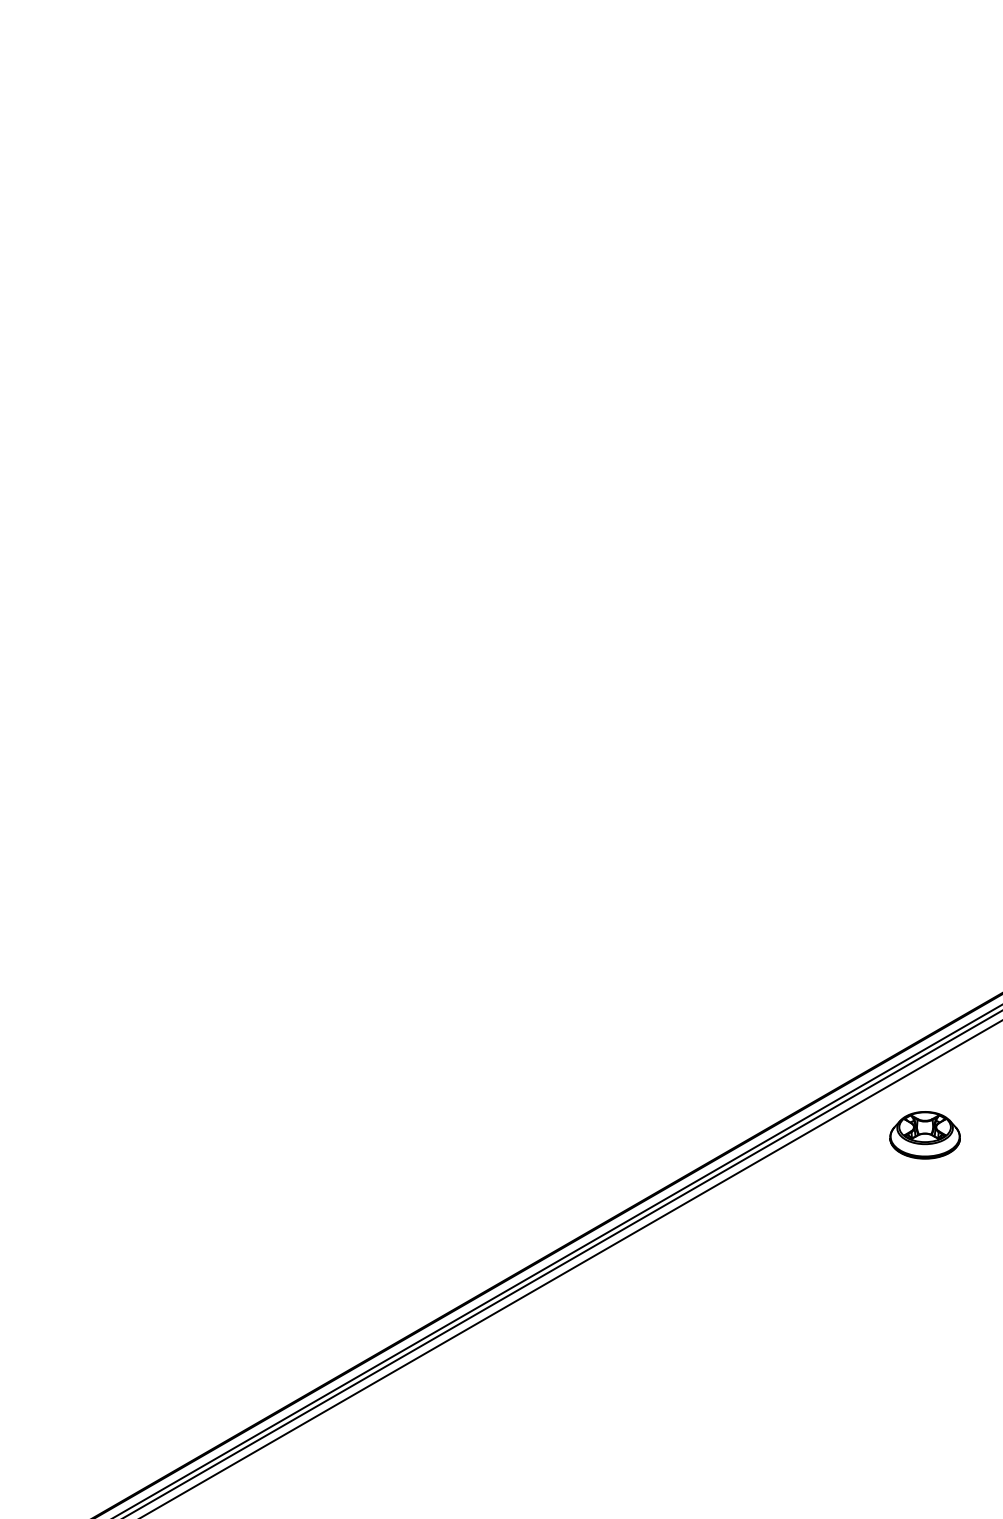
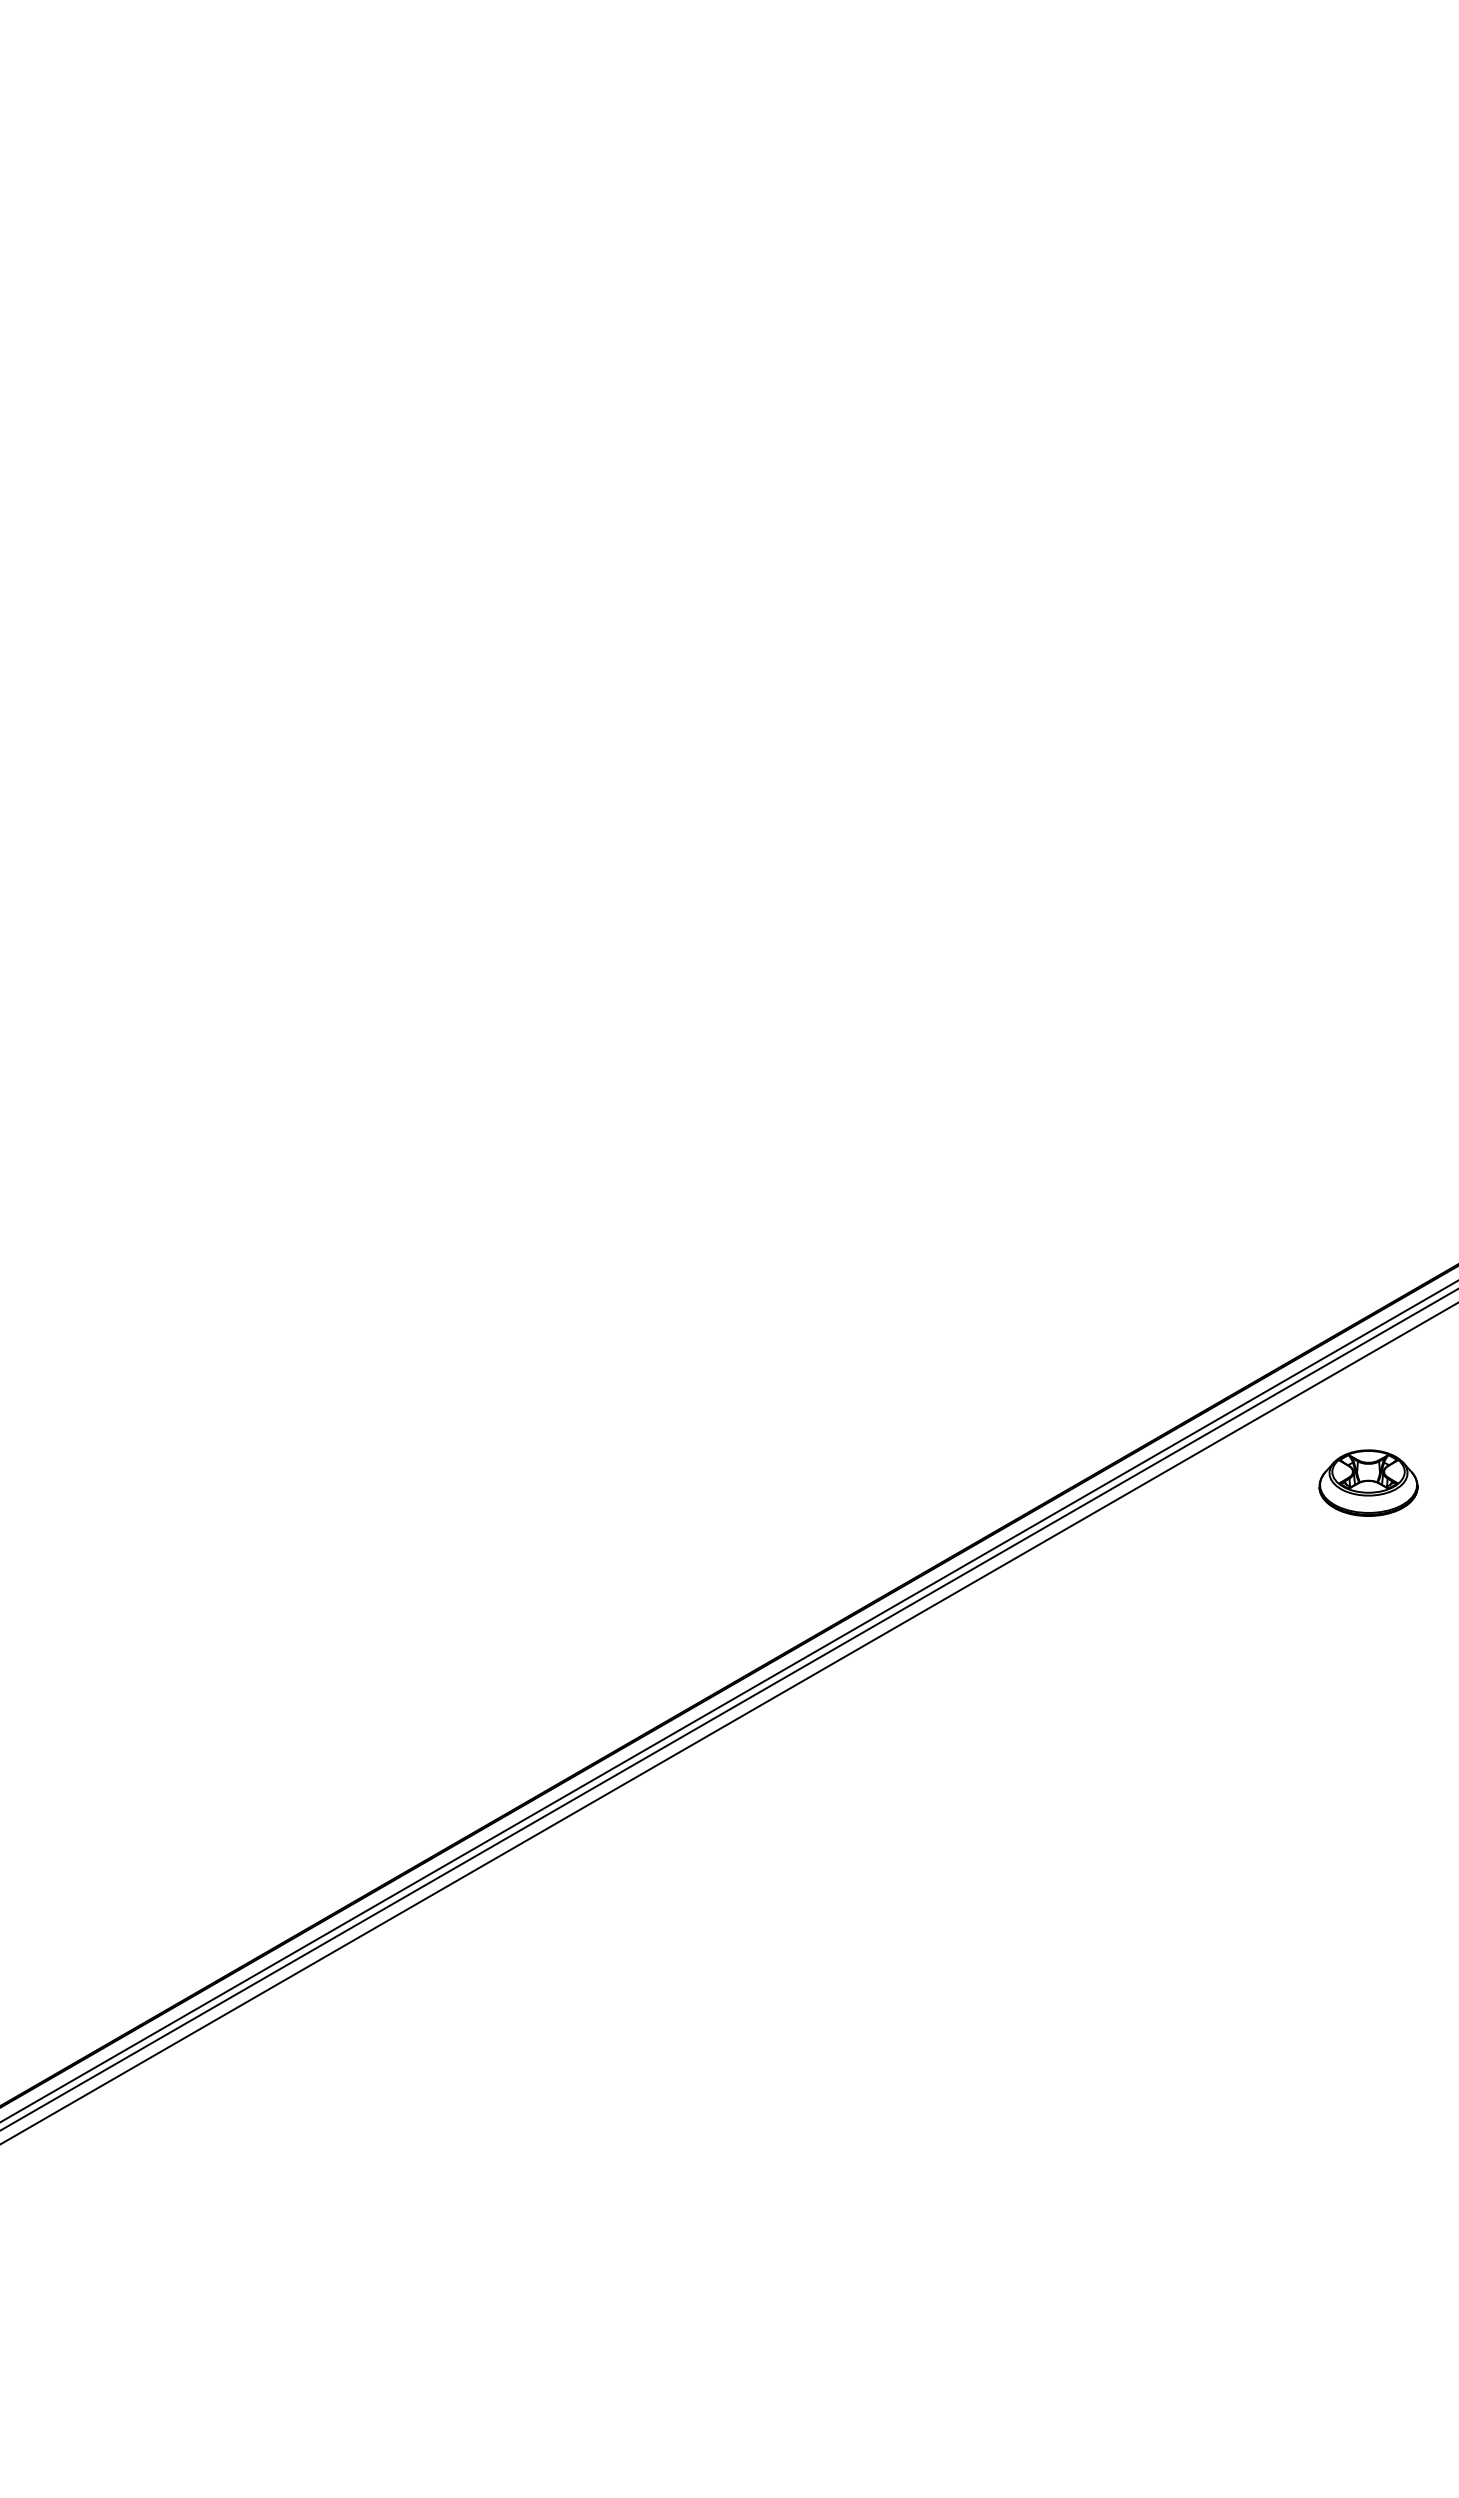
part: (925, 1134) -> (1368, 1482), moved

